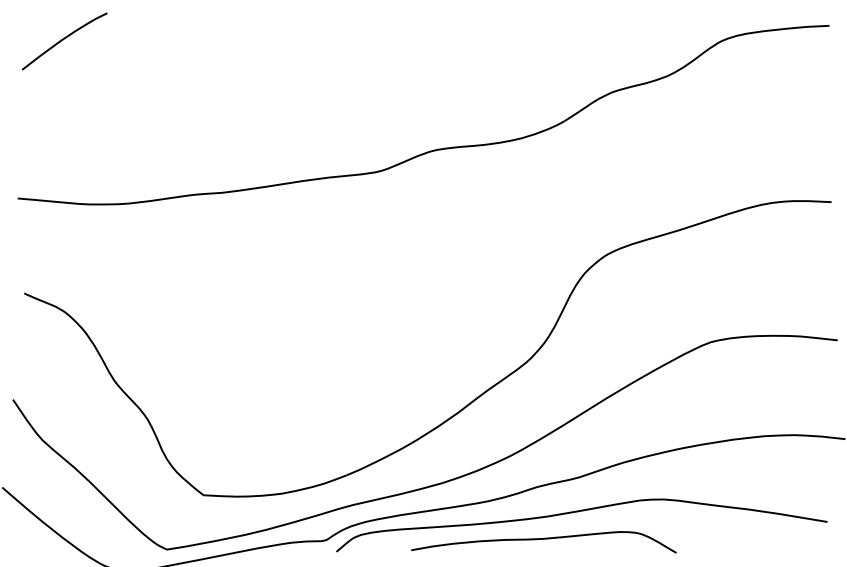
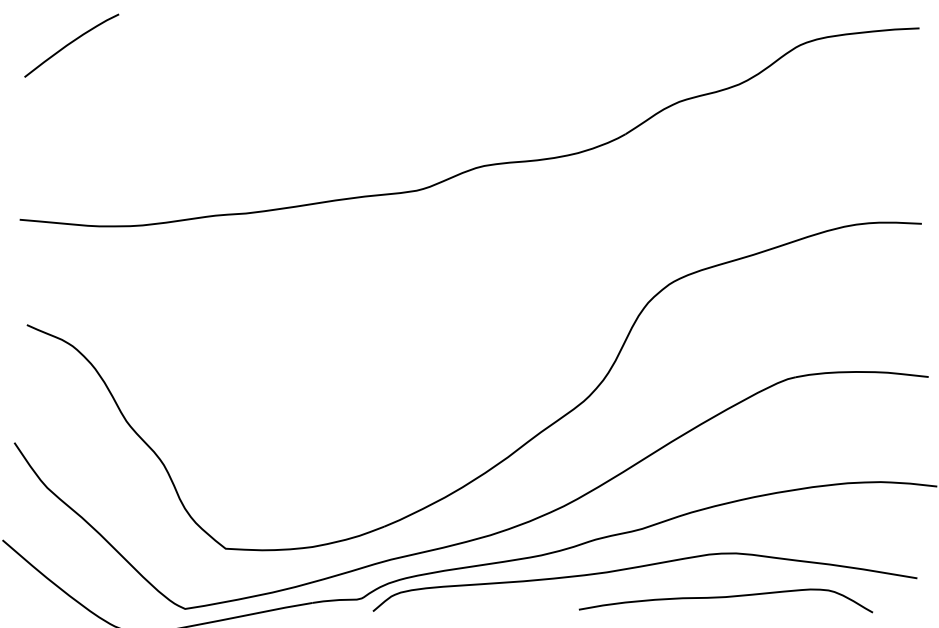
curve: (541, 540) -> (723, 598), moved

